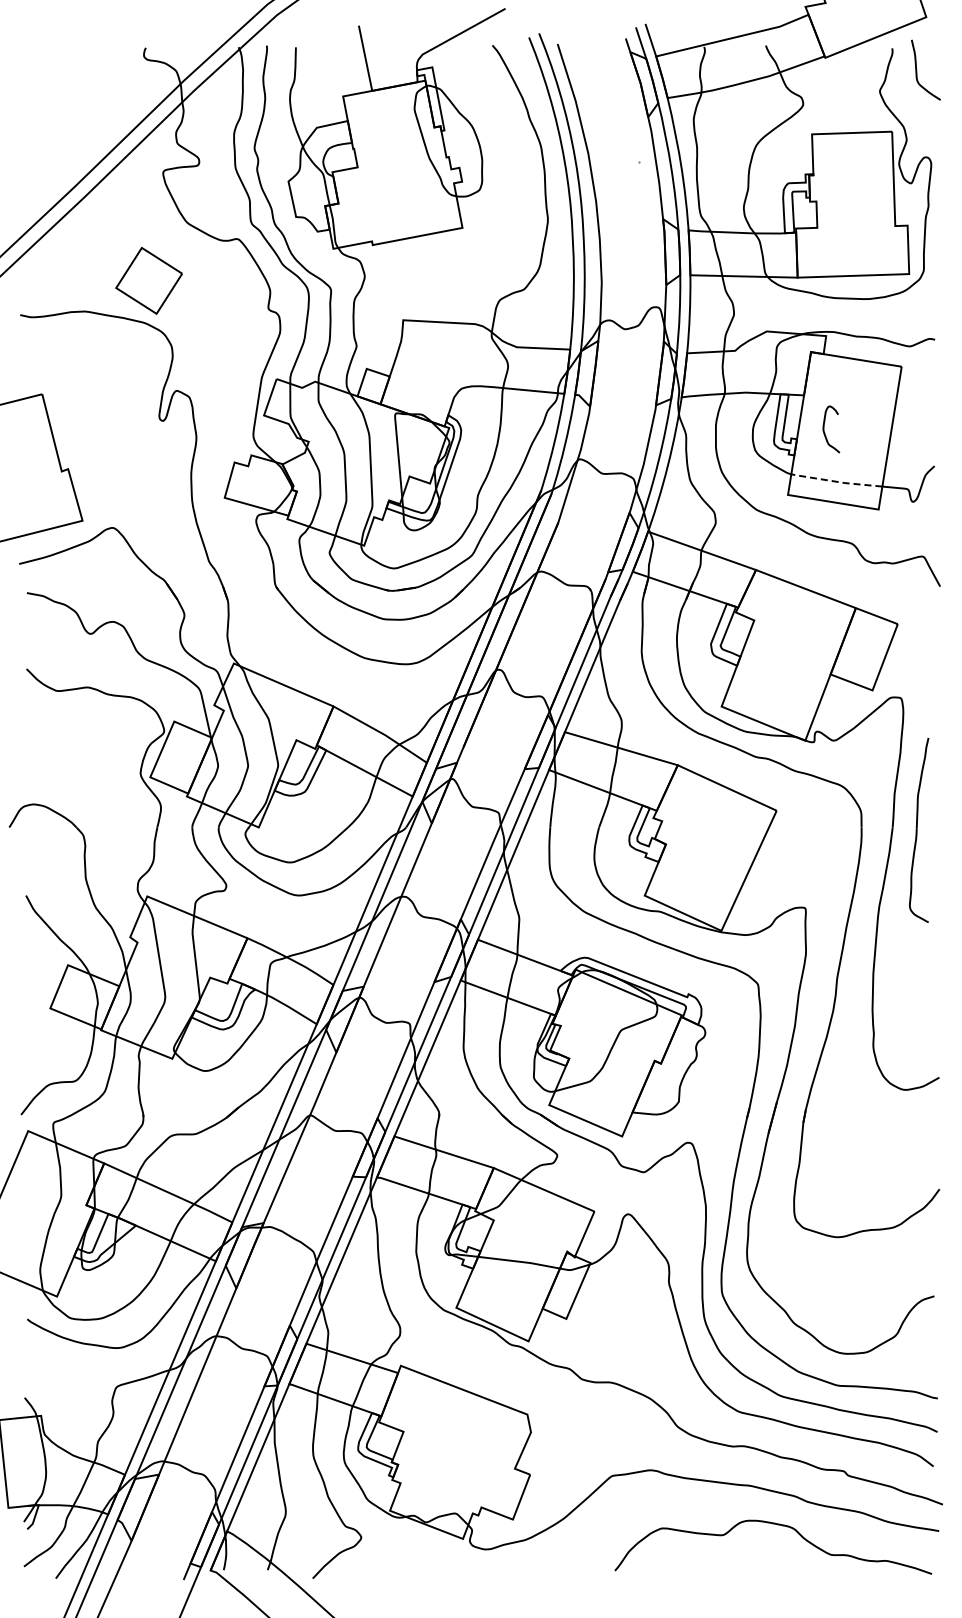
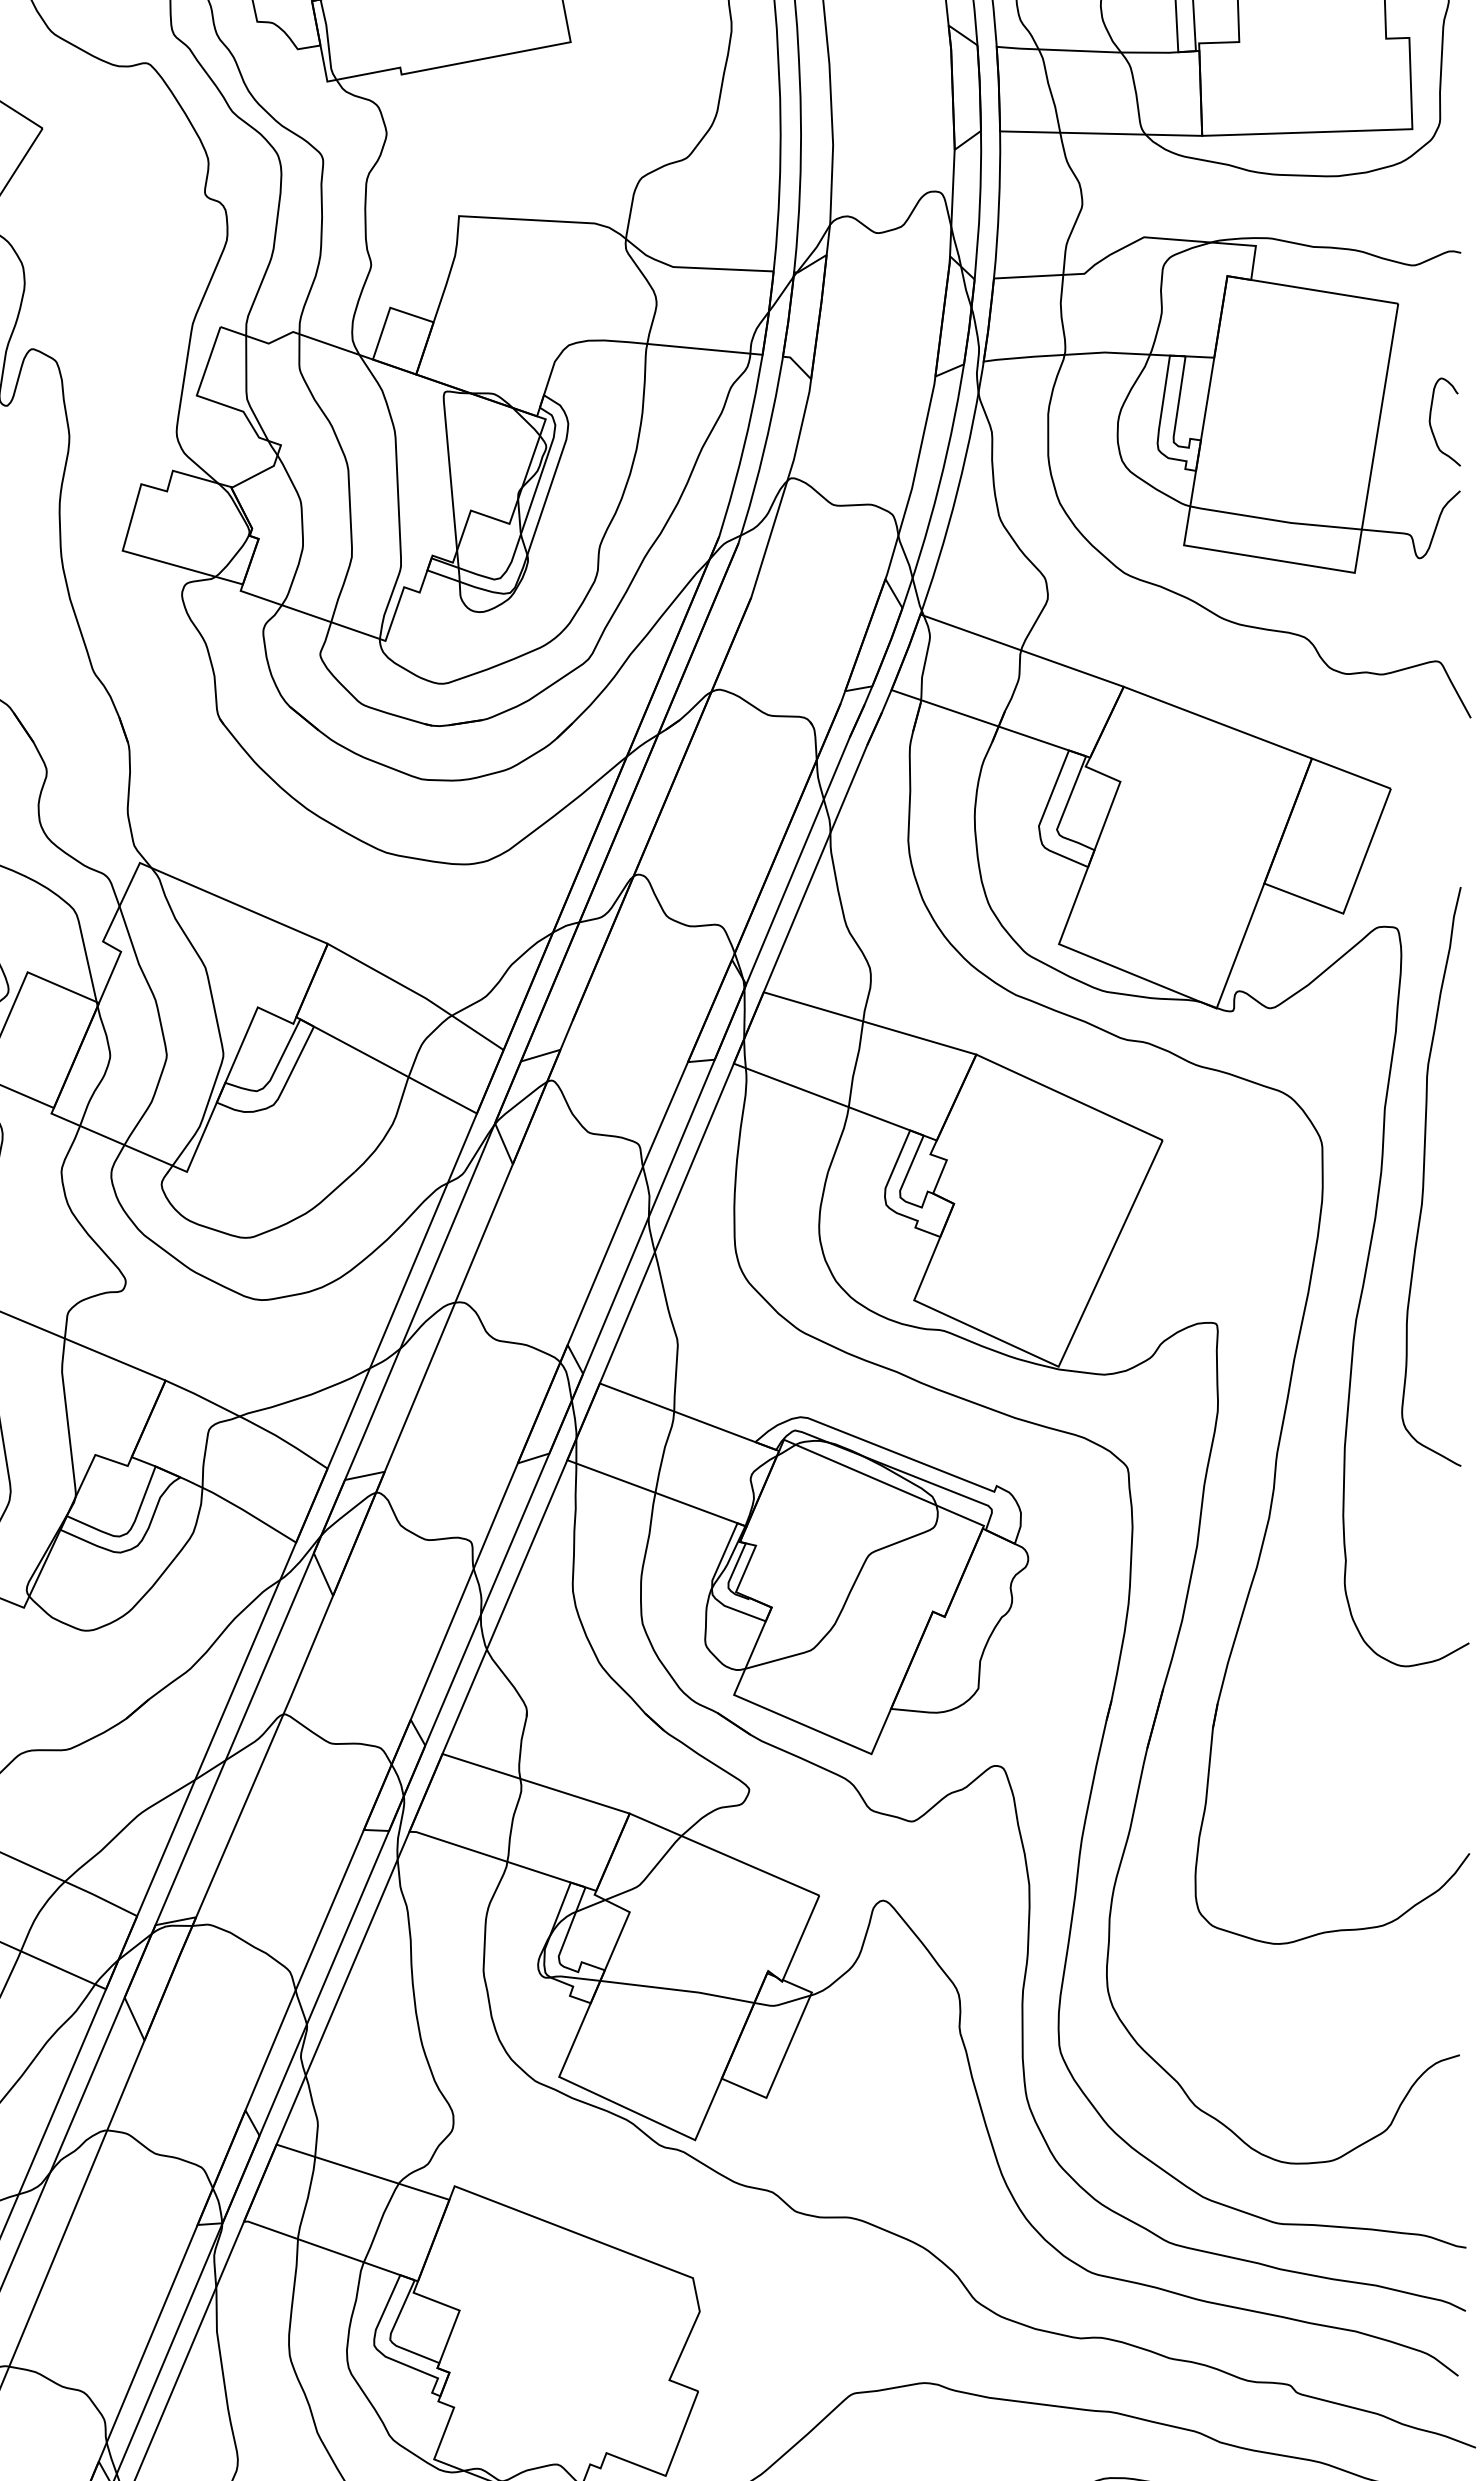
curve: (824, 429) -> (1431, 422), moved
line: (836, 481) -> (1275, 519), dashed -> solid
part: (918, 830) -> (1429, 1177), size x1.67

